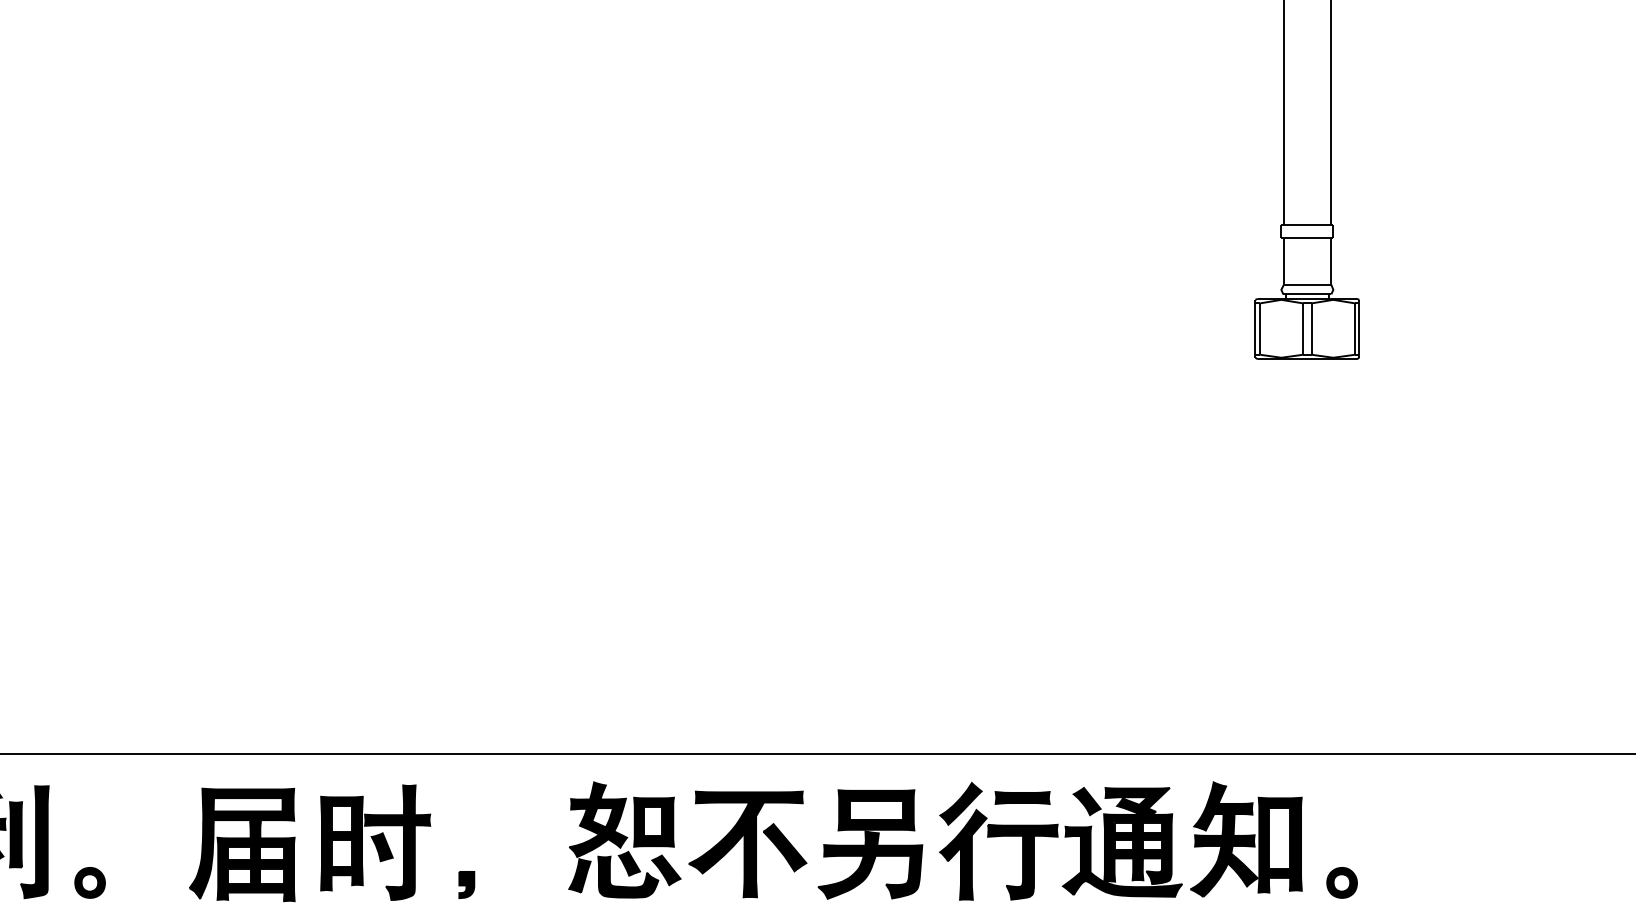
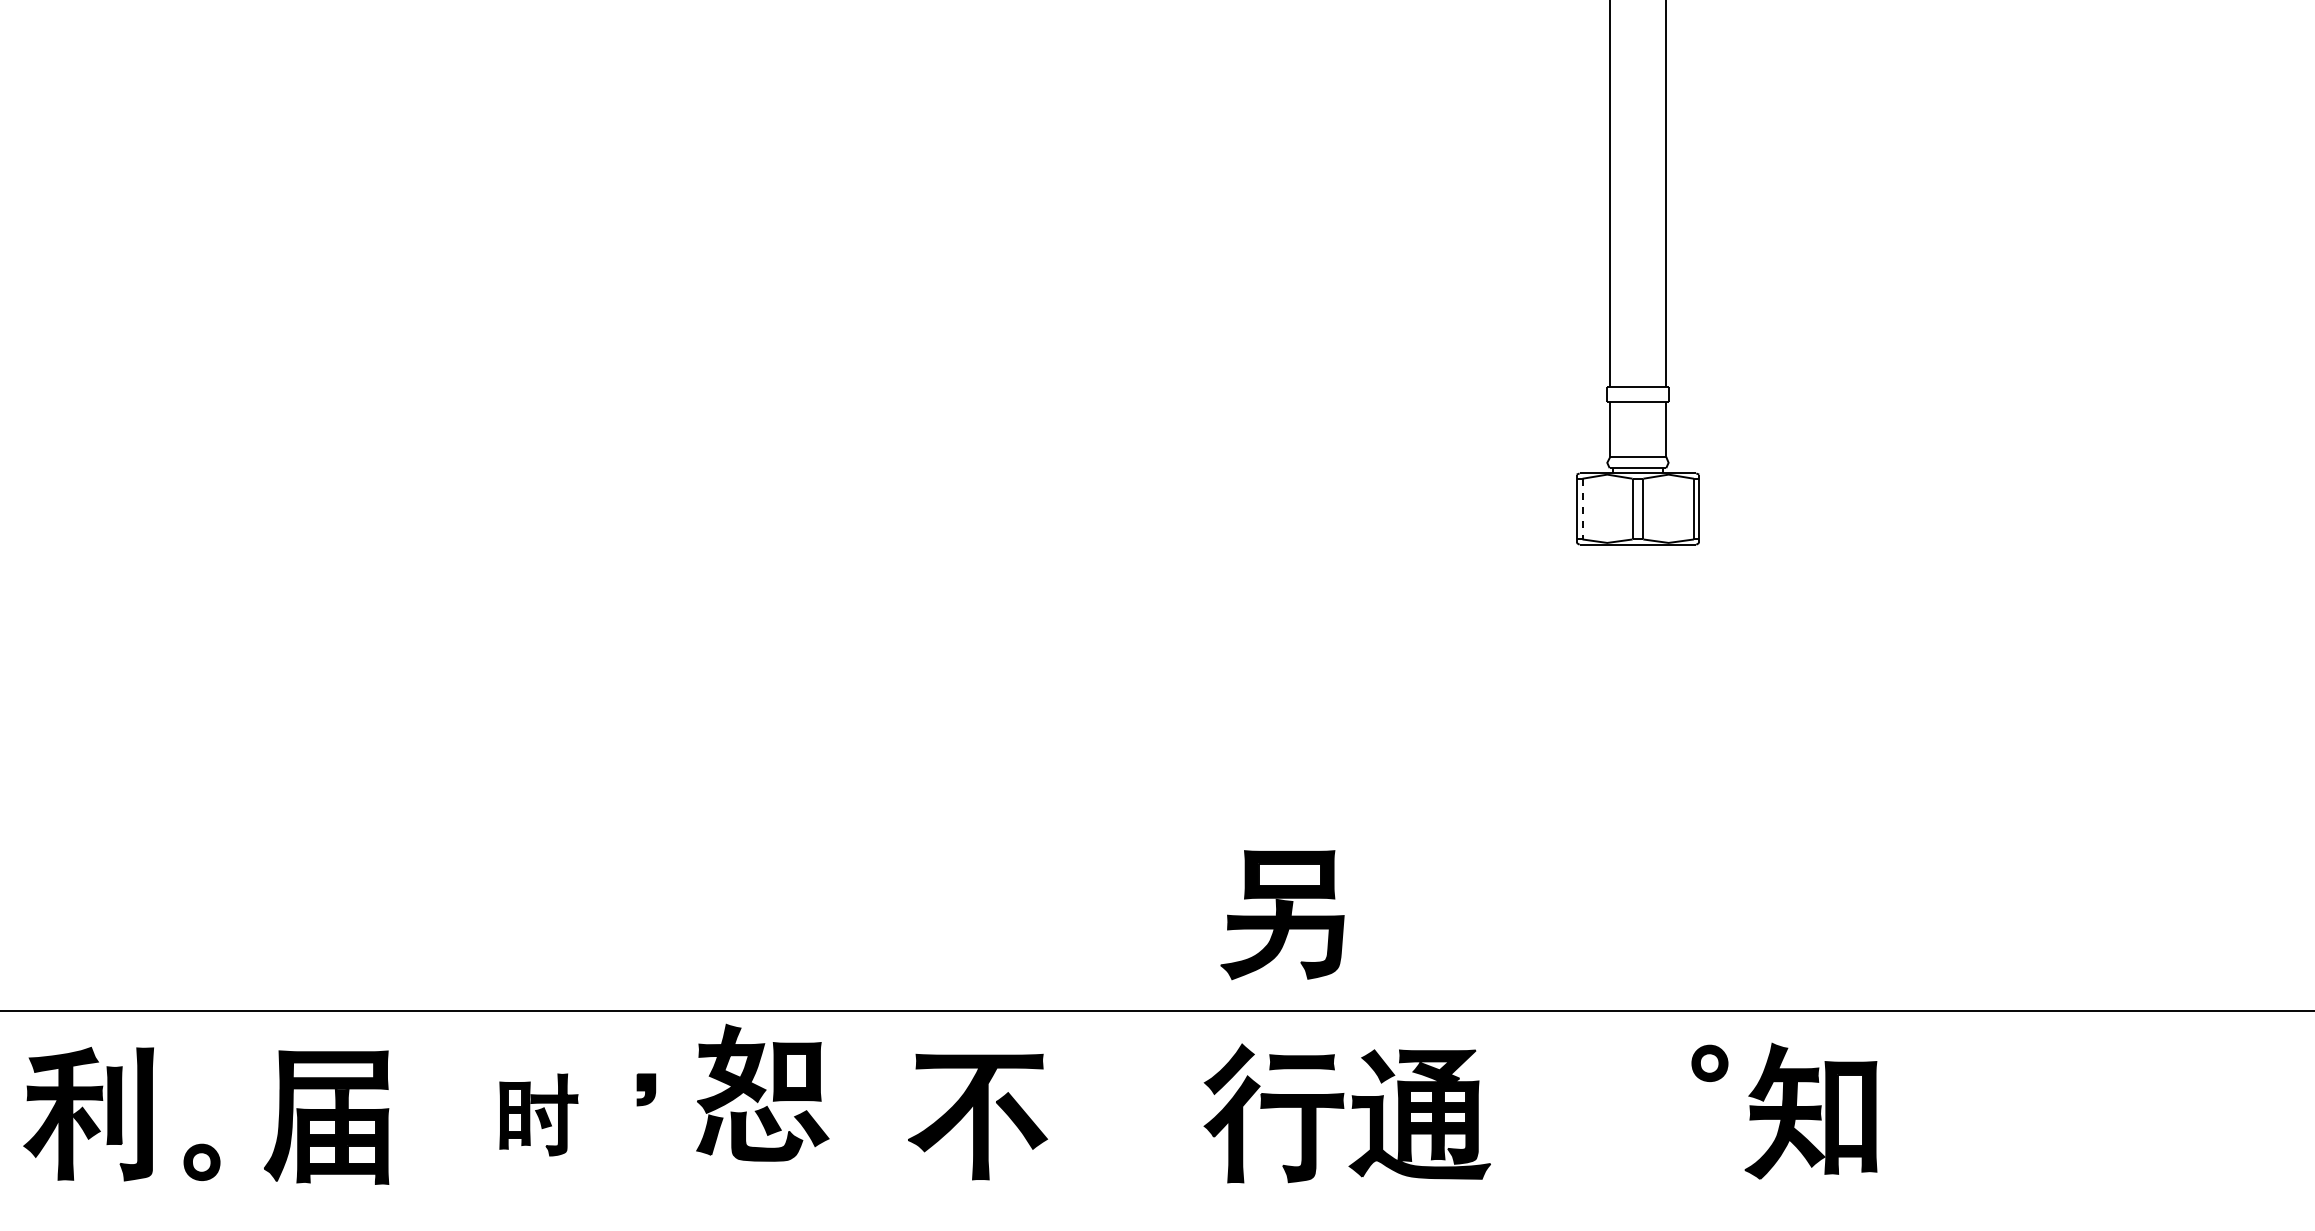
line: (1260, 329) -> (1582, 509), solid -> dashed
part: (1245, 838) -> (1810, 1110), moved
part: (624, 839) -> (762, 1092), moved
part: (375, 842) -> (538, 1114), size x0.6
part: (242, 844) -> (326, 1117), moved
part: (870, 844) -> (1282, 915), moved
part: (1341, 882) -> (1709, 1062), moved
part: (466, 884) -> (646, 1089), moved

